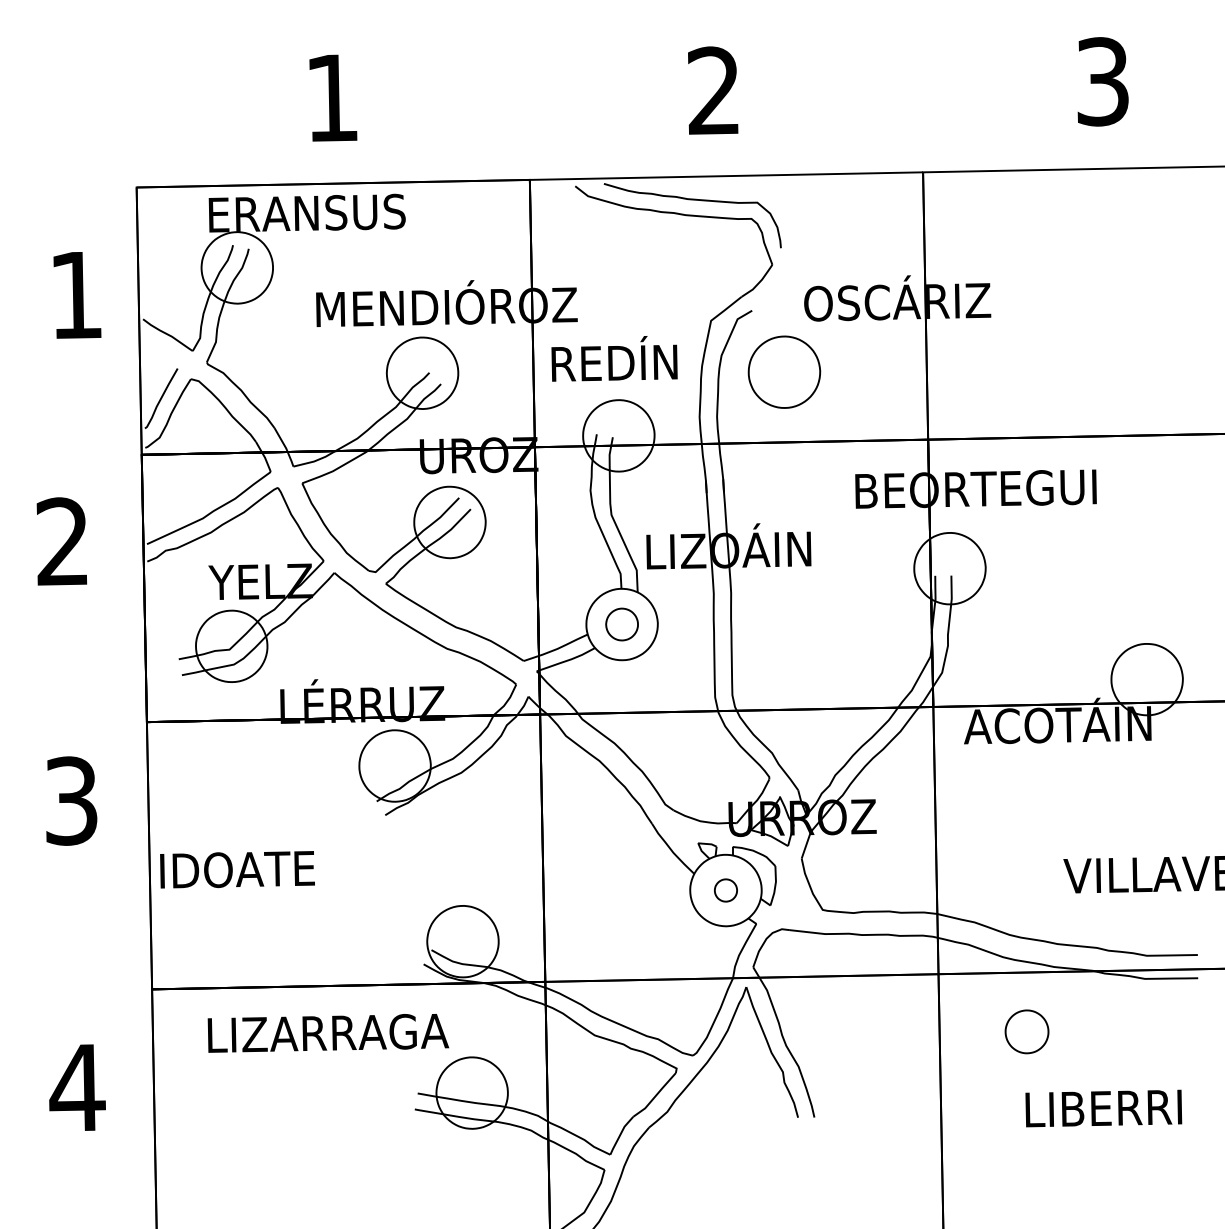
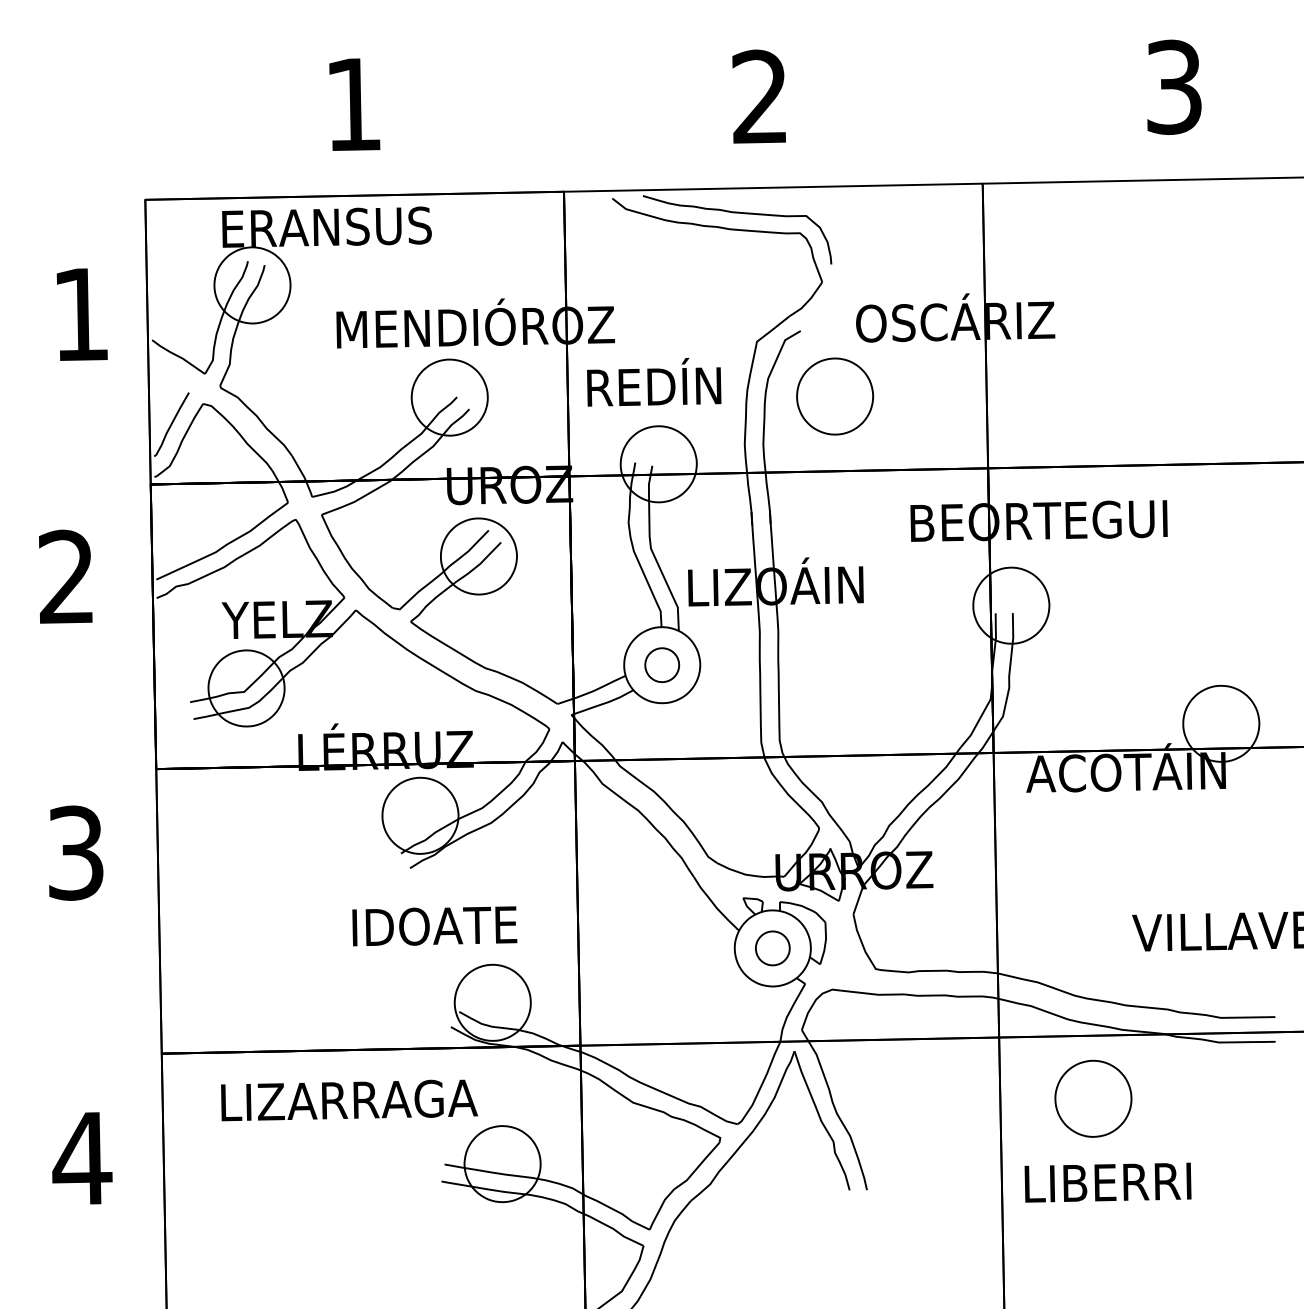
text: (237, 869) -> (434, 926), moved
part: (725, 890) -> (772, 948), size x1.43
part: (1026, 1031) -> (1092, 1098), size x1.67
text: (1103, 1108) -> (1107, 1182), moved

